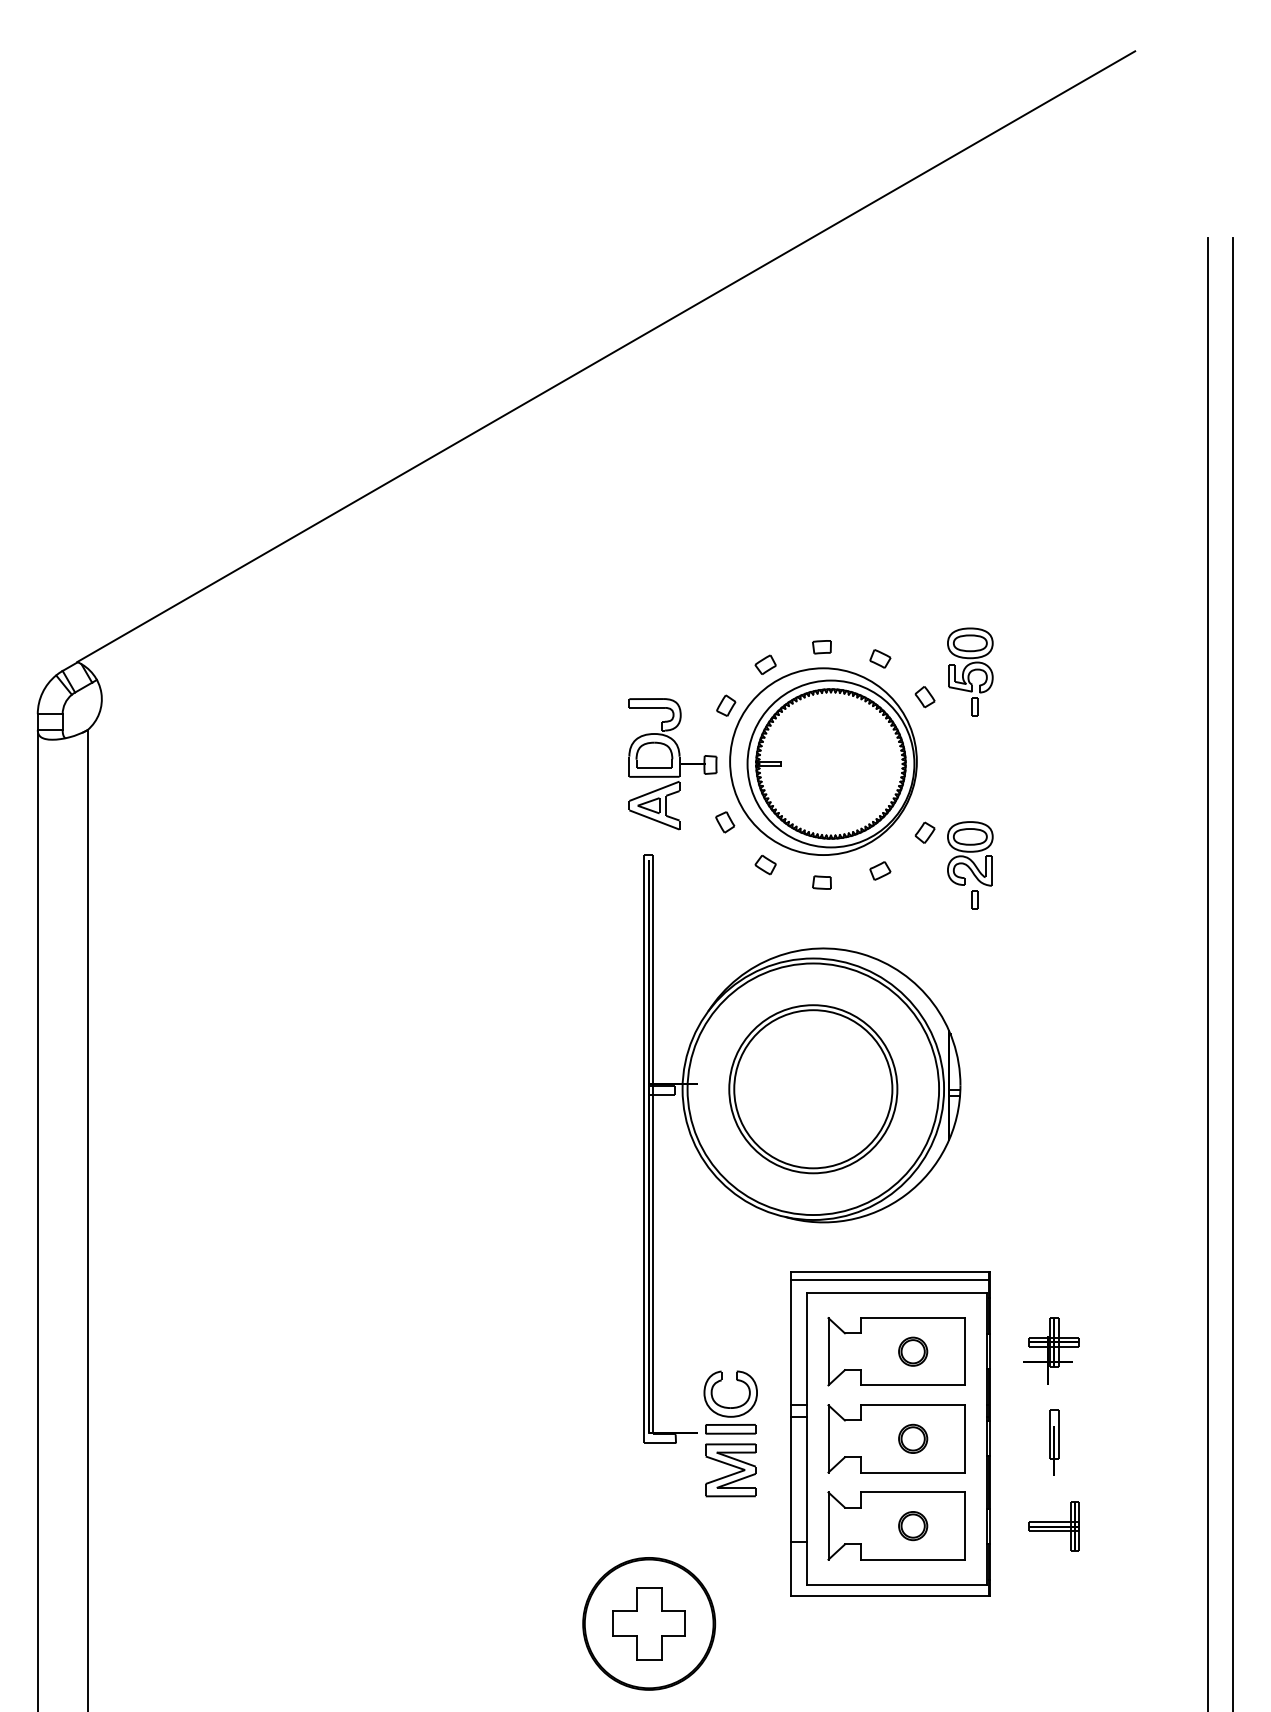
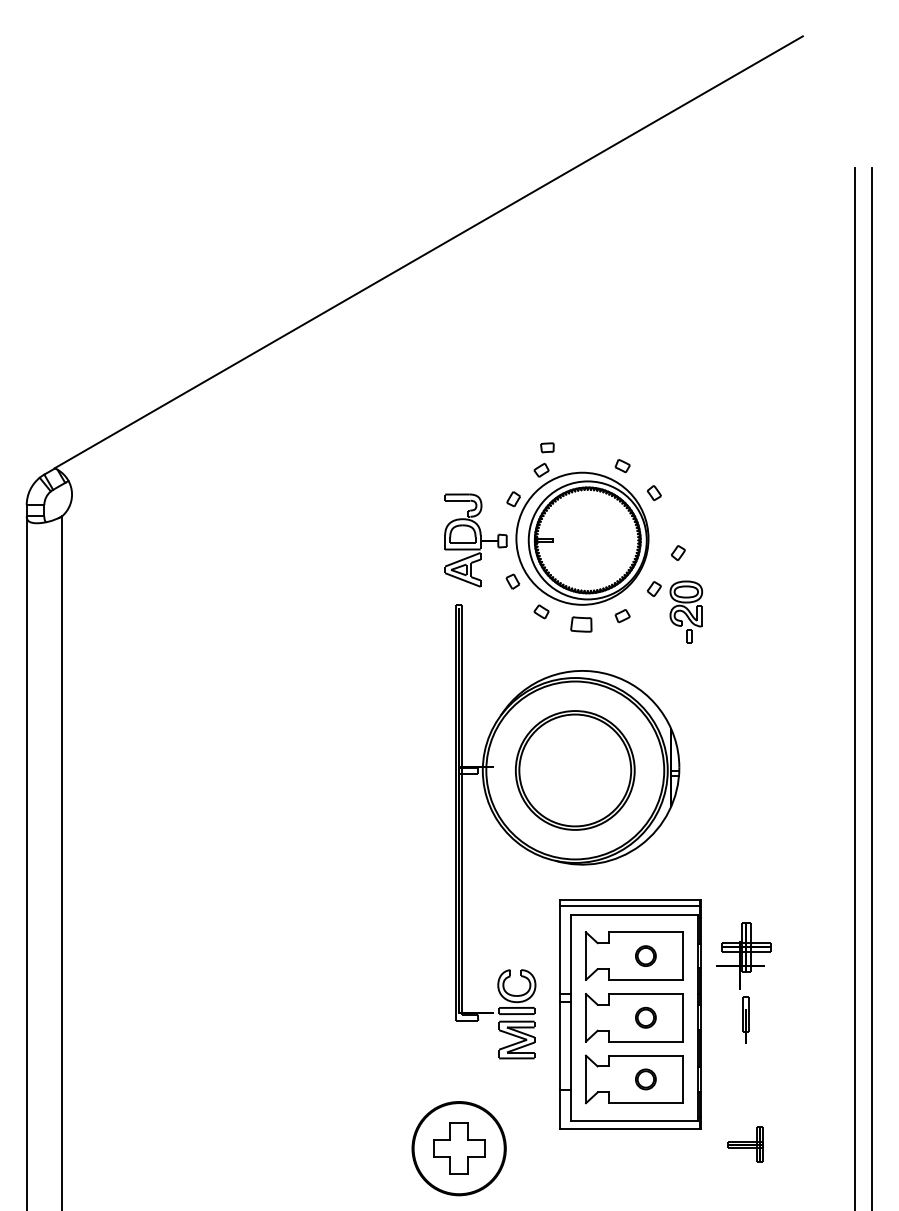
part: (822, 646) -> (547, 447), moved
part: (970, 670) -> (686, 474), removed
part: (957, 781) -> (677, 552), added
part: (822, 881) -> (581, 623), size x1.6
part: (1051, 1350) -> (743, 955), size x1.4
part: (1053, 1526) -> (745, 1144), moved

